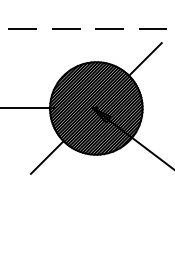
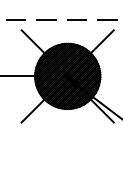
line: (46, 59) -> (32, 41), added
line: (145, 157) -> (102, 110), added

